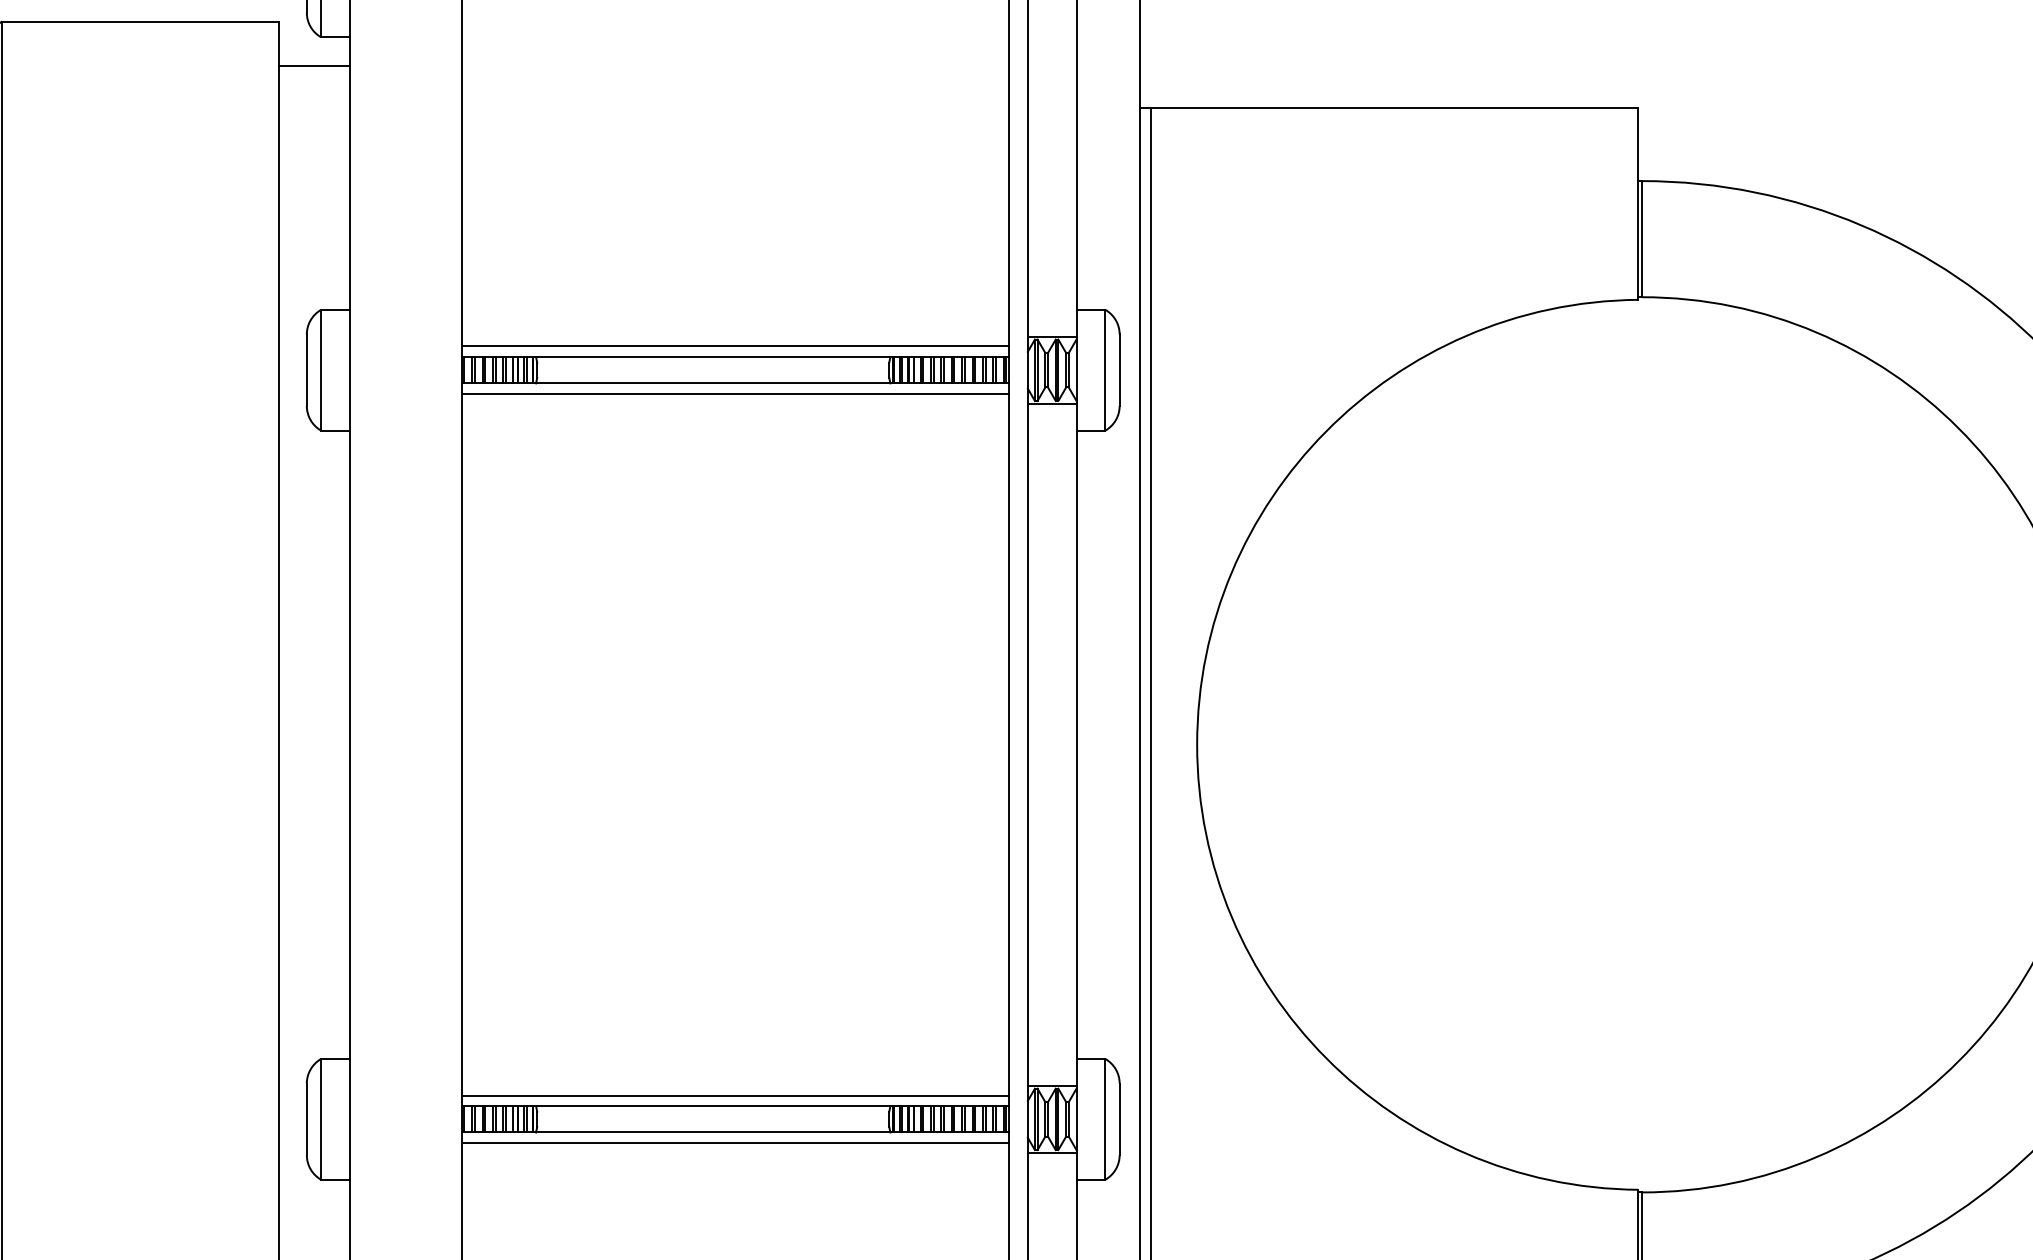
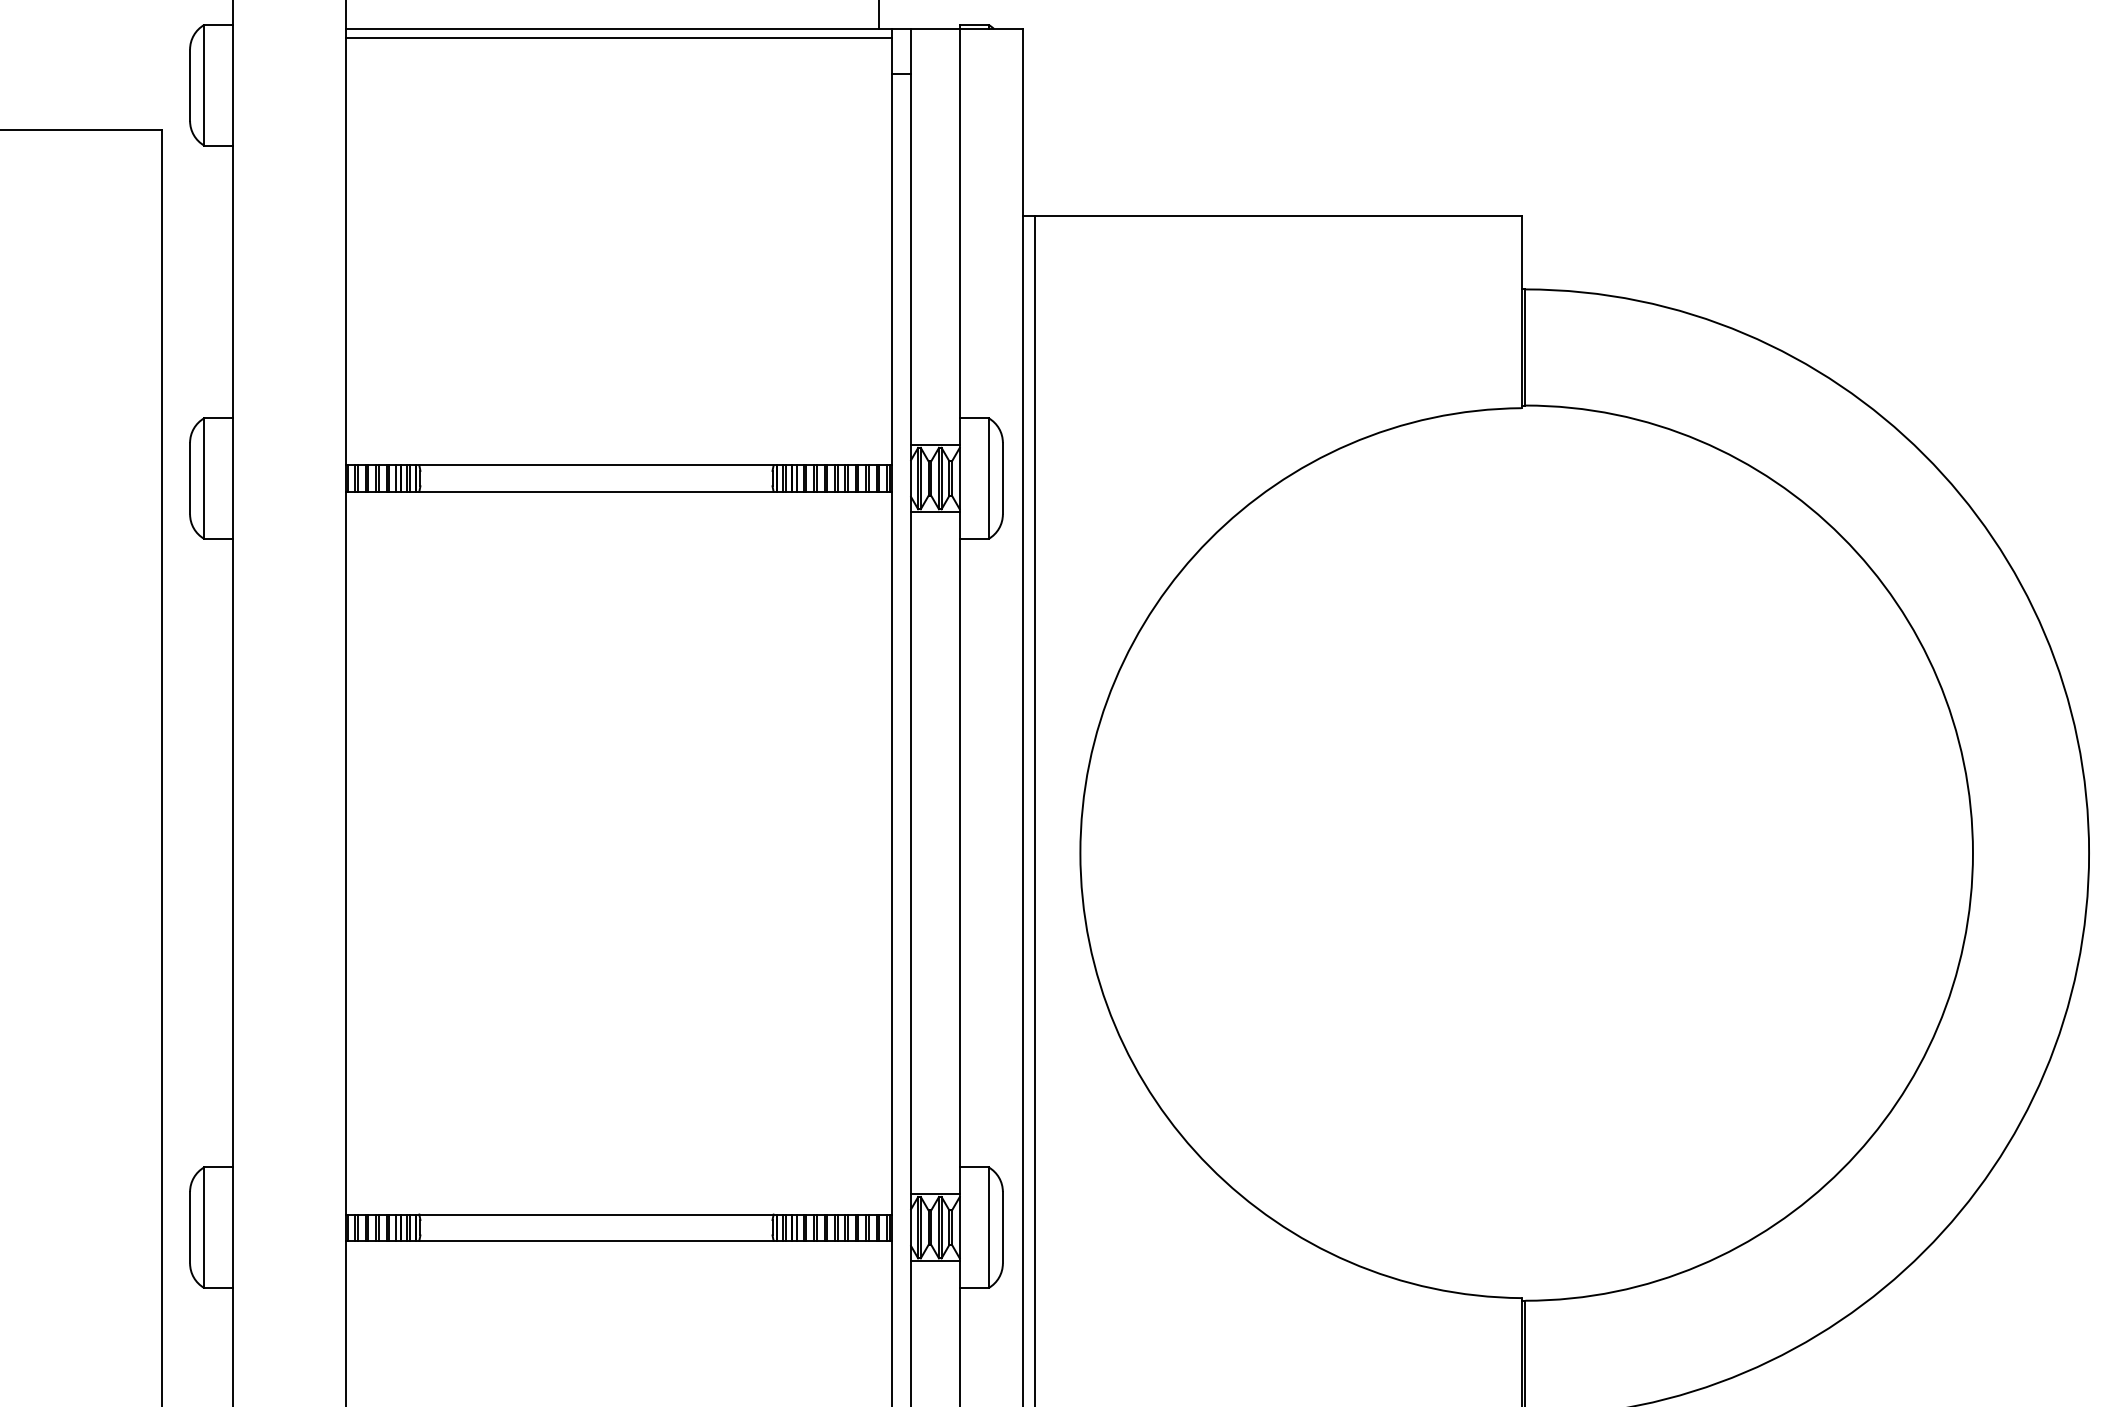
line: (314, 66) -> (197, 174), removed
line: (735, 346) -> (618, 454), removed
line: (735, 394) -> (618, 502), removed
line: (735, 1095) -> (618, 1203), removed
line: (735, 1143) -> (618, 1251), removed

